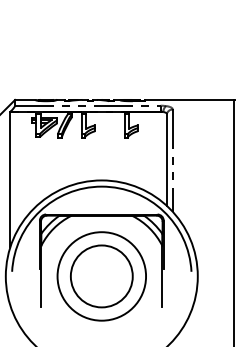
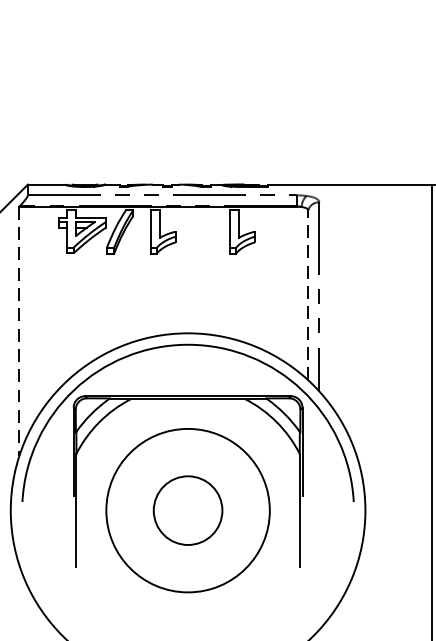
line: (166, 159) -> (307, 294), solid -> dashed
line: (10, 179) -> (19, 331), solid -> dashed
circle: (101, 276) -> (187, 510), size x0.6

